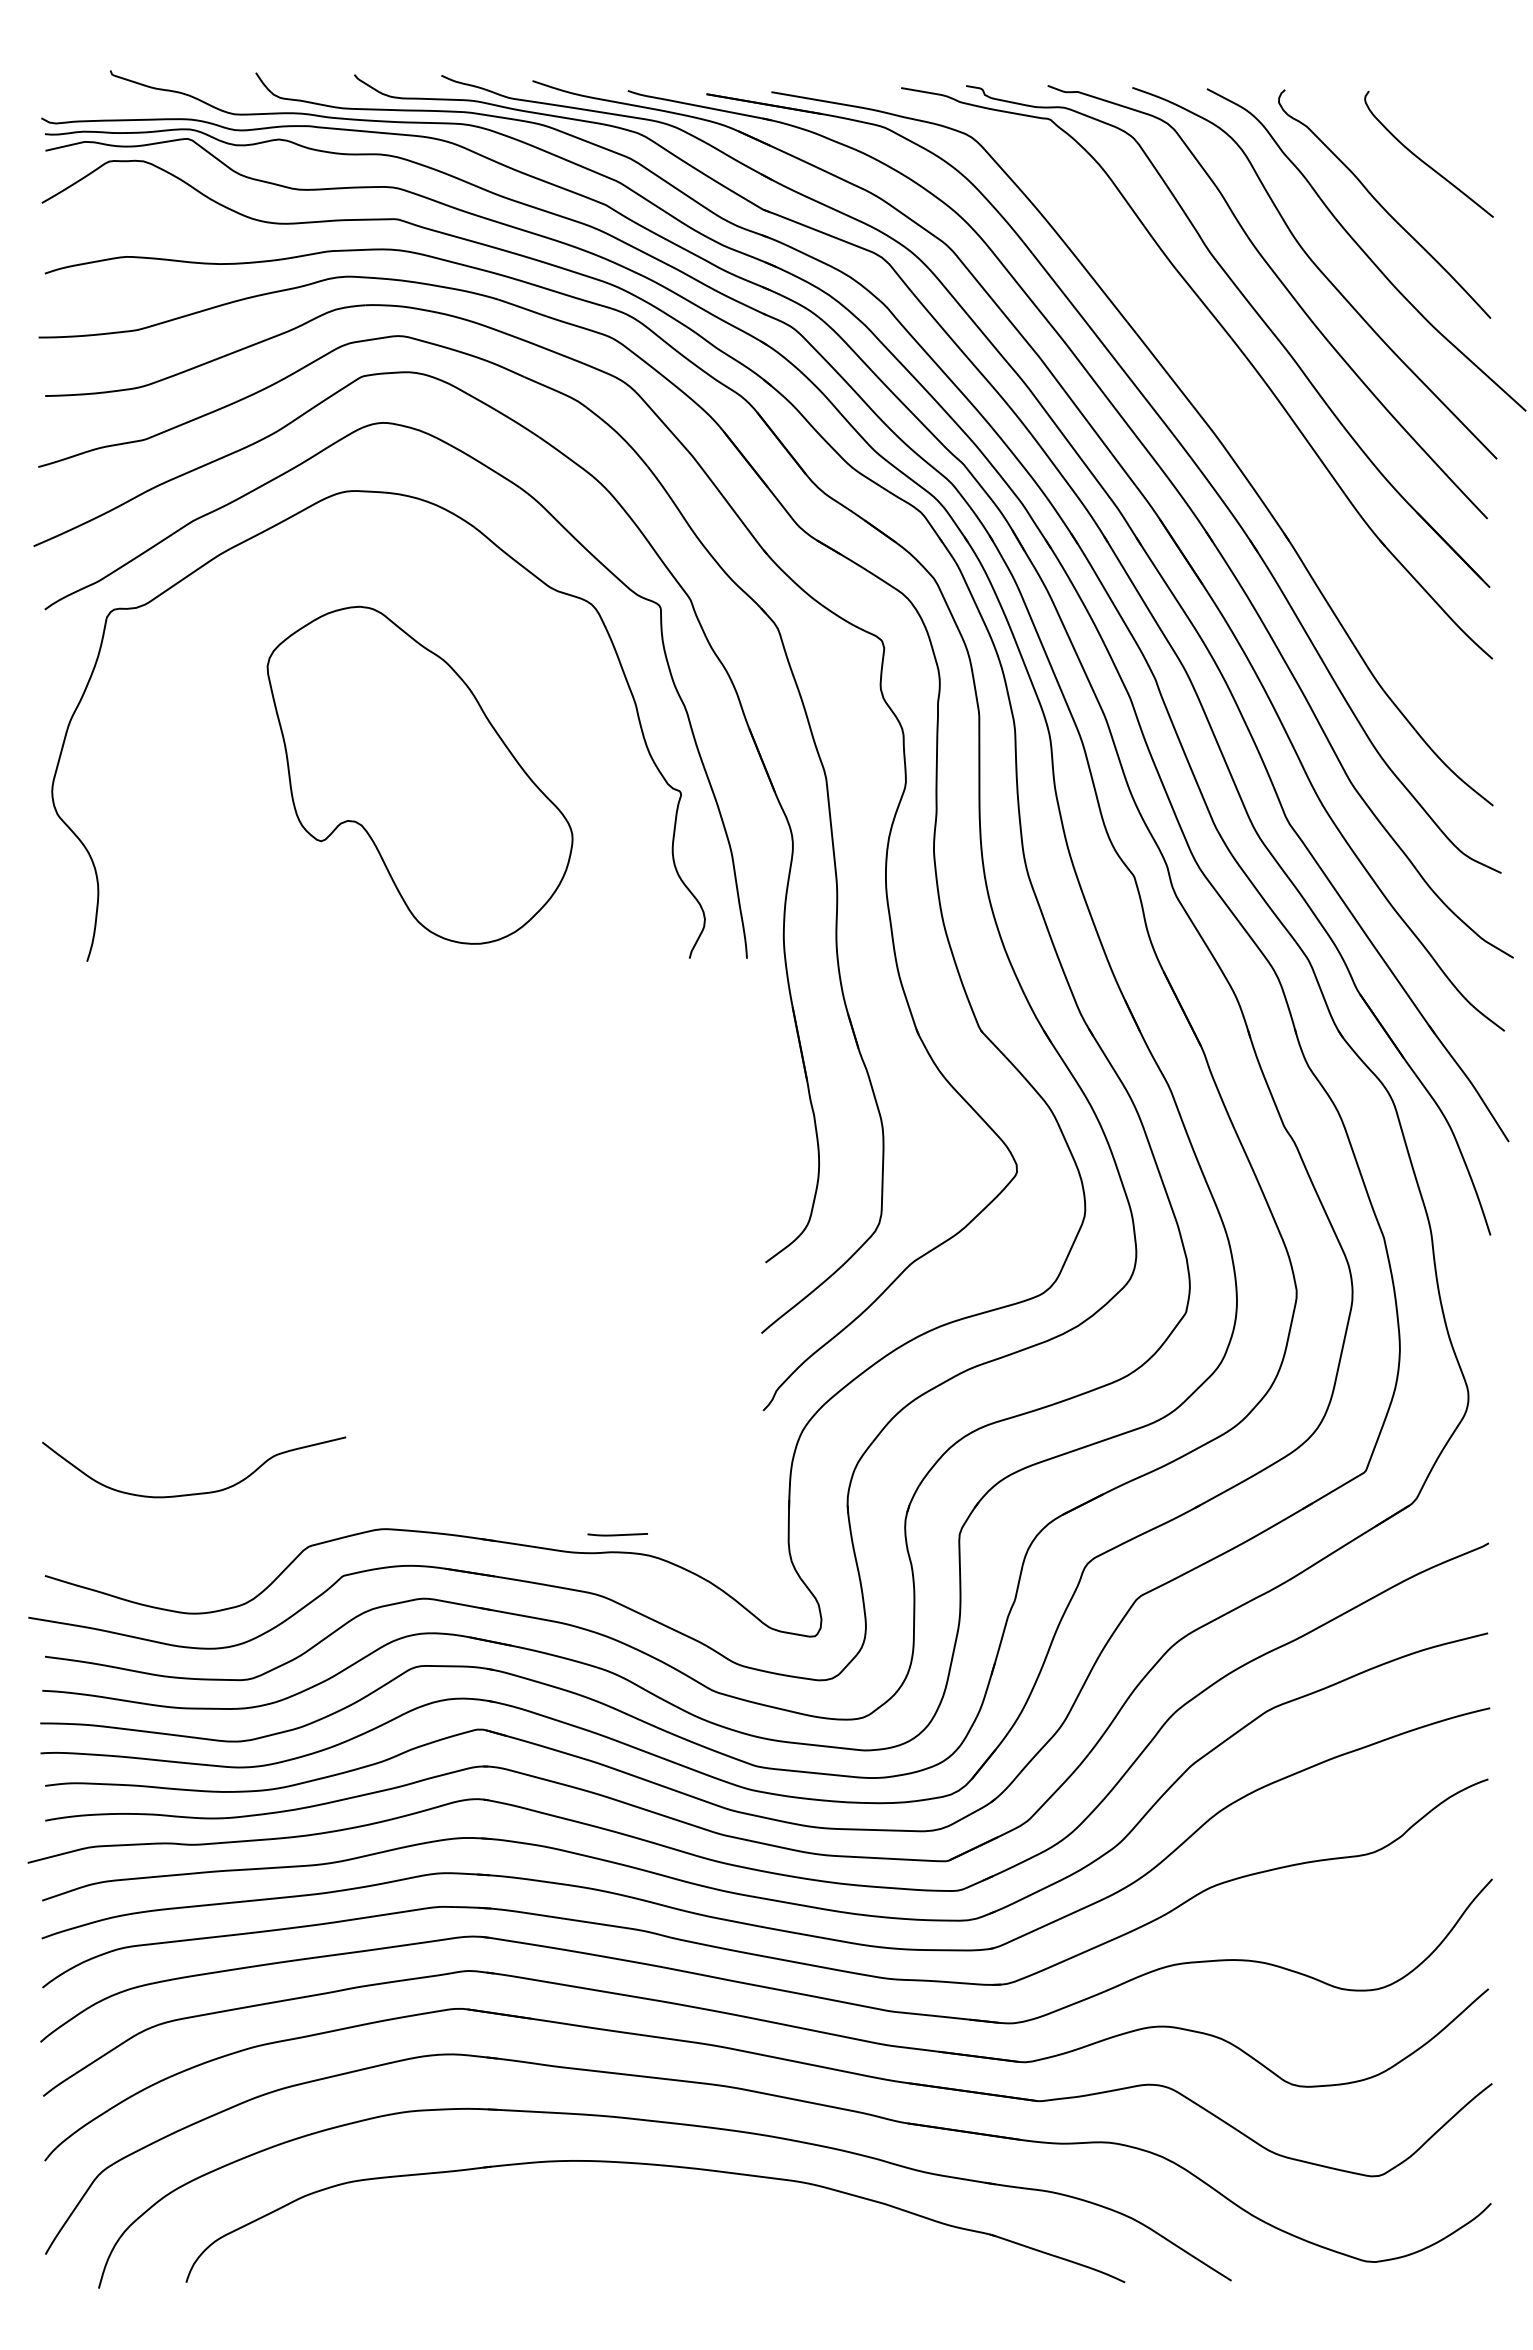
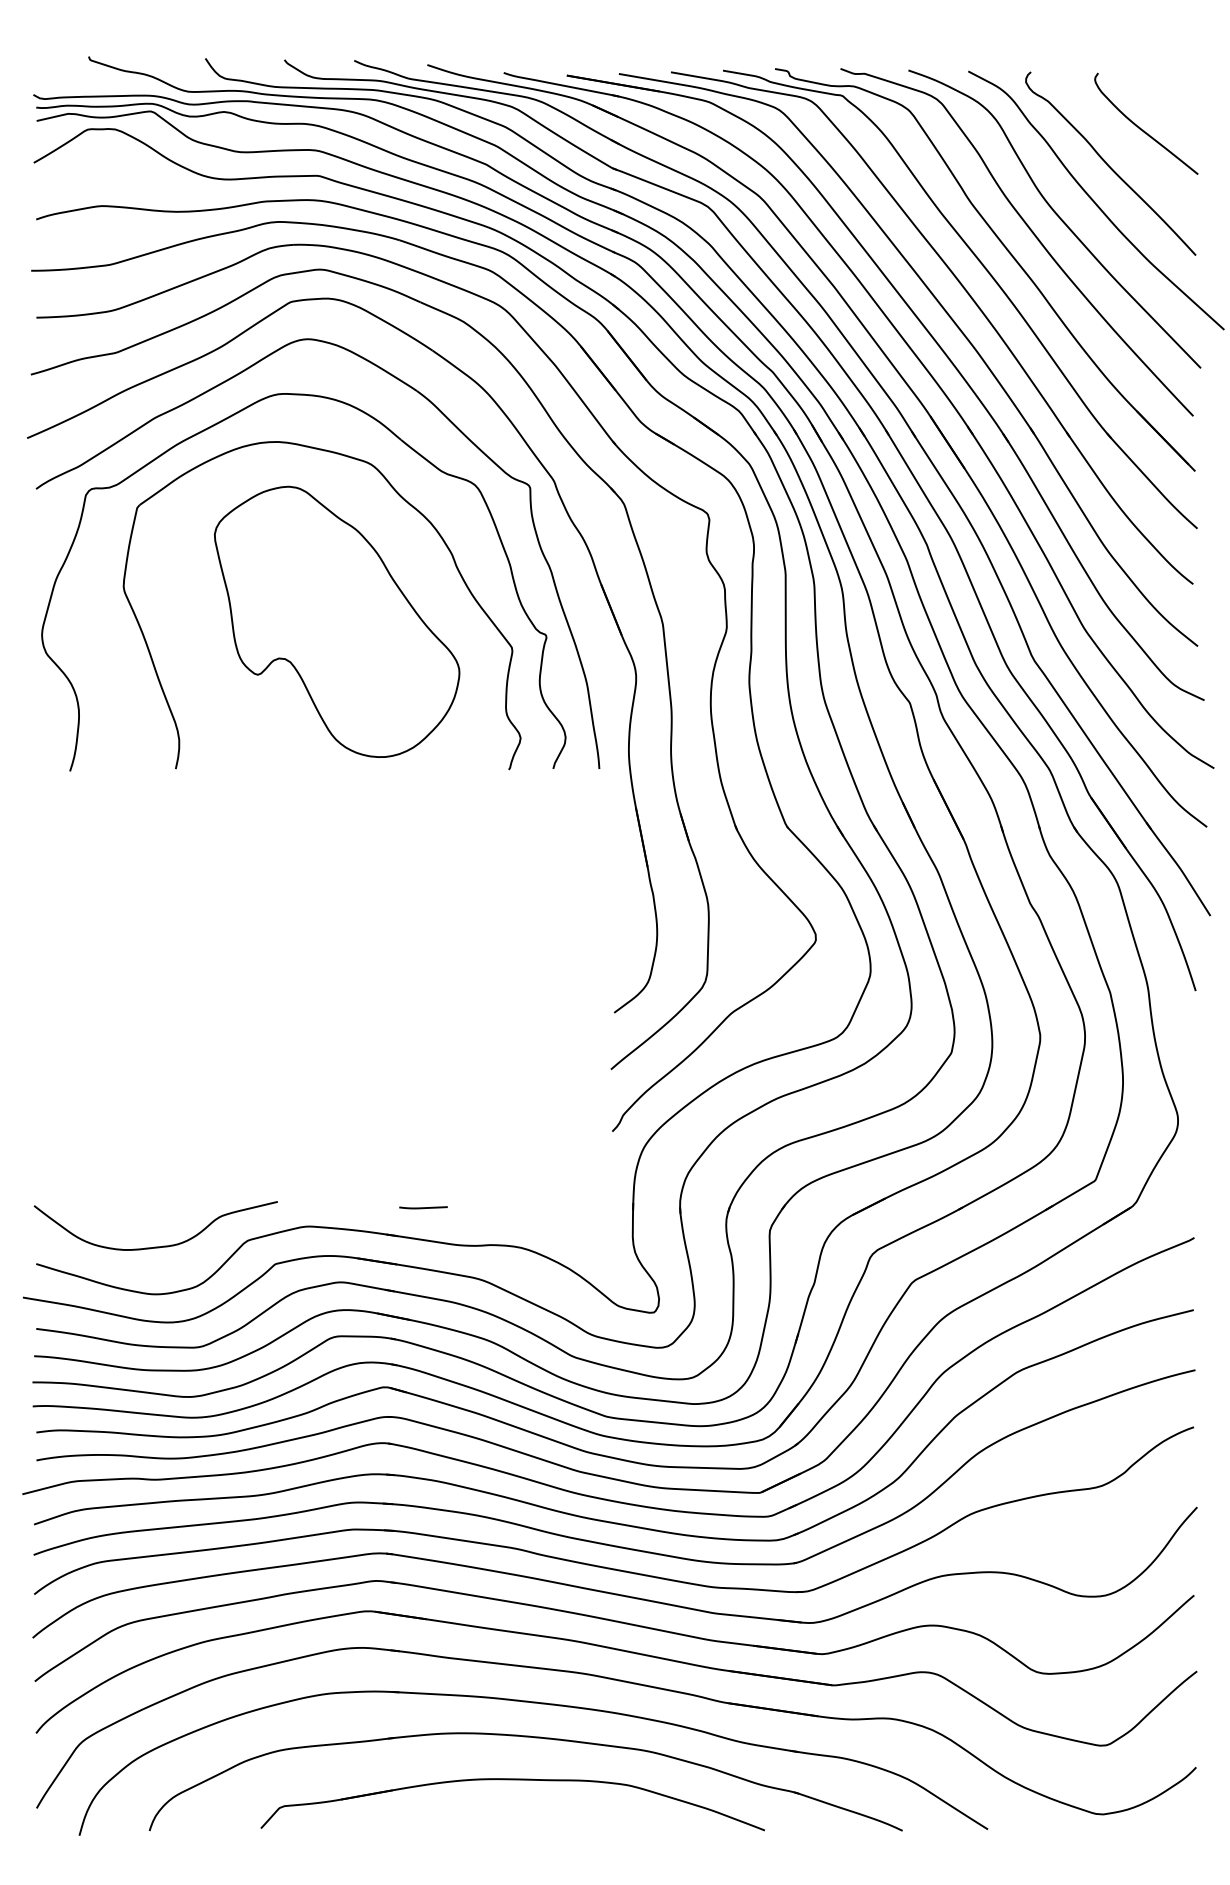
part: (1210, 372) -> (971, 298), added
part: (507, 627) -> (407, 503), added
curve: (199, 1492) -> (160, 1246), moved
curve: (617, 1534) -> (423, 1207), moved
part: (638, 2219) -> (512, 1780), added

